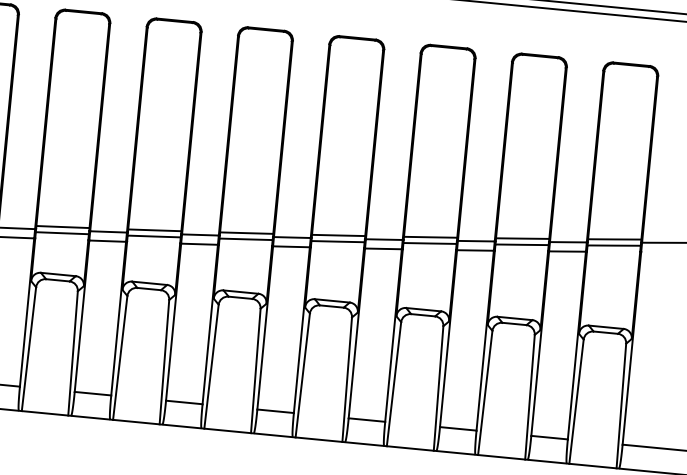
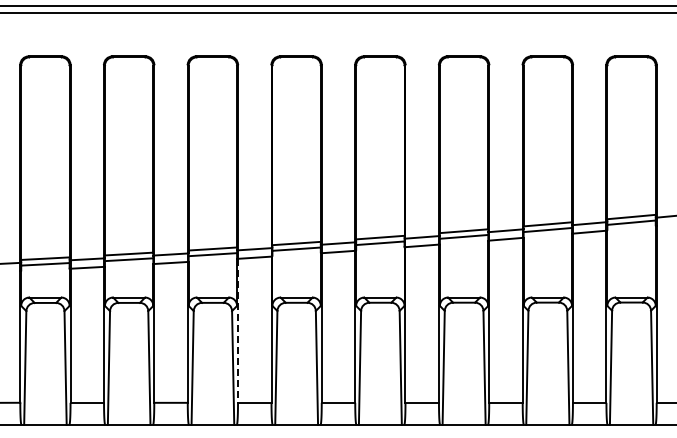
line: (174, 322) -> (238, 331), solid -> dashed

